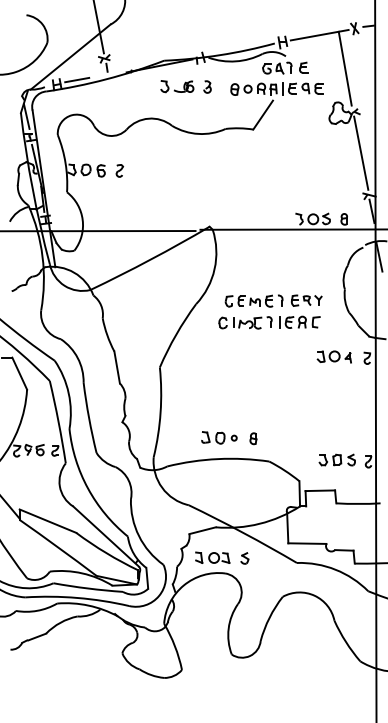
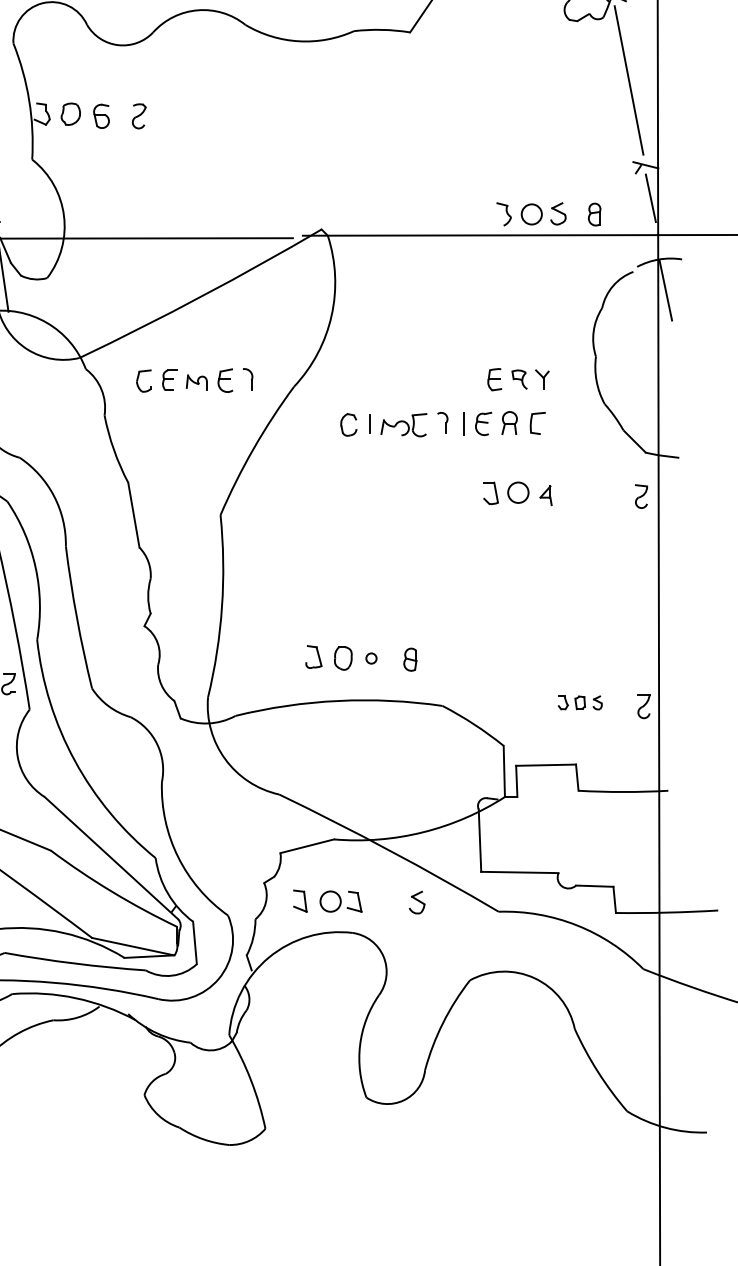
part: (253, 300) -> (193, 379), moved
part: (333, 356) -> (516, 492), moved
part: (336, 459) -> (578, 701), size x0.6
part: (244, 558) -> (416, 902), moved

